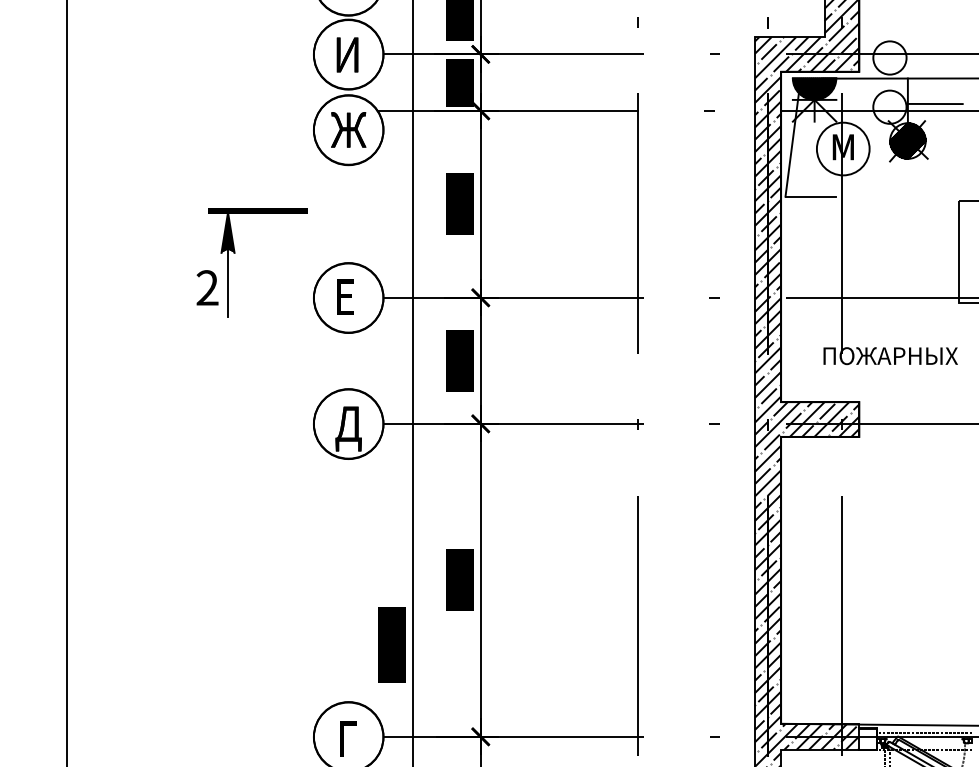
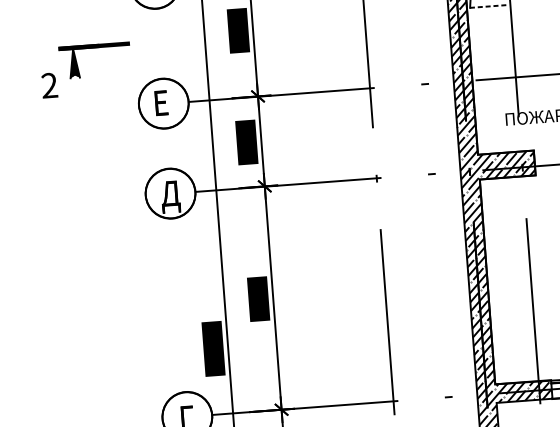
line: (810, 196) -> (487, 6), solid -> dashed
line: (228, 282) -> (77, 99), removed
text: (207, 287) -> (49, 85), moved

